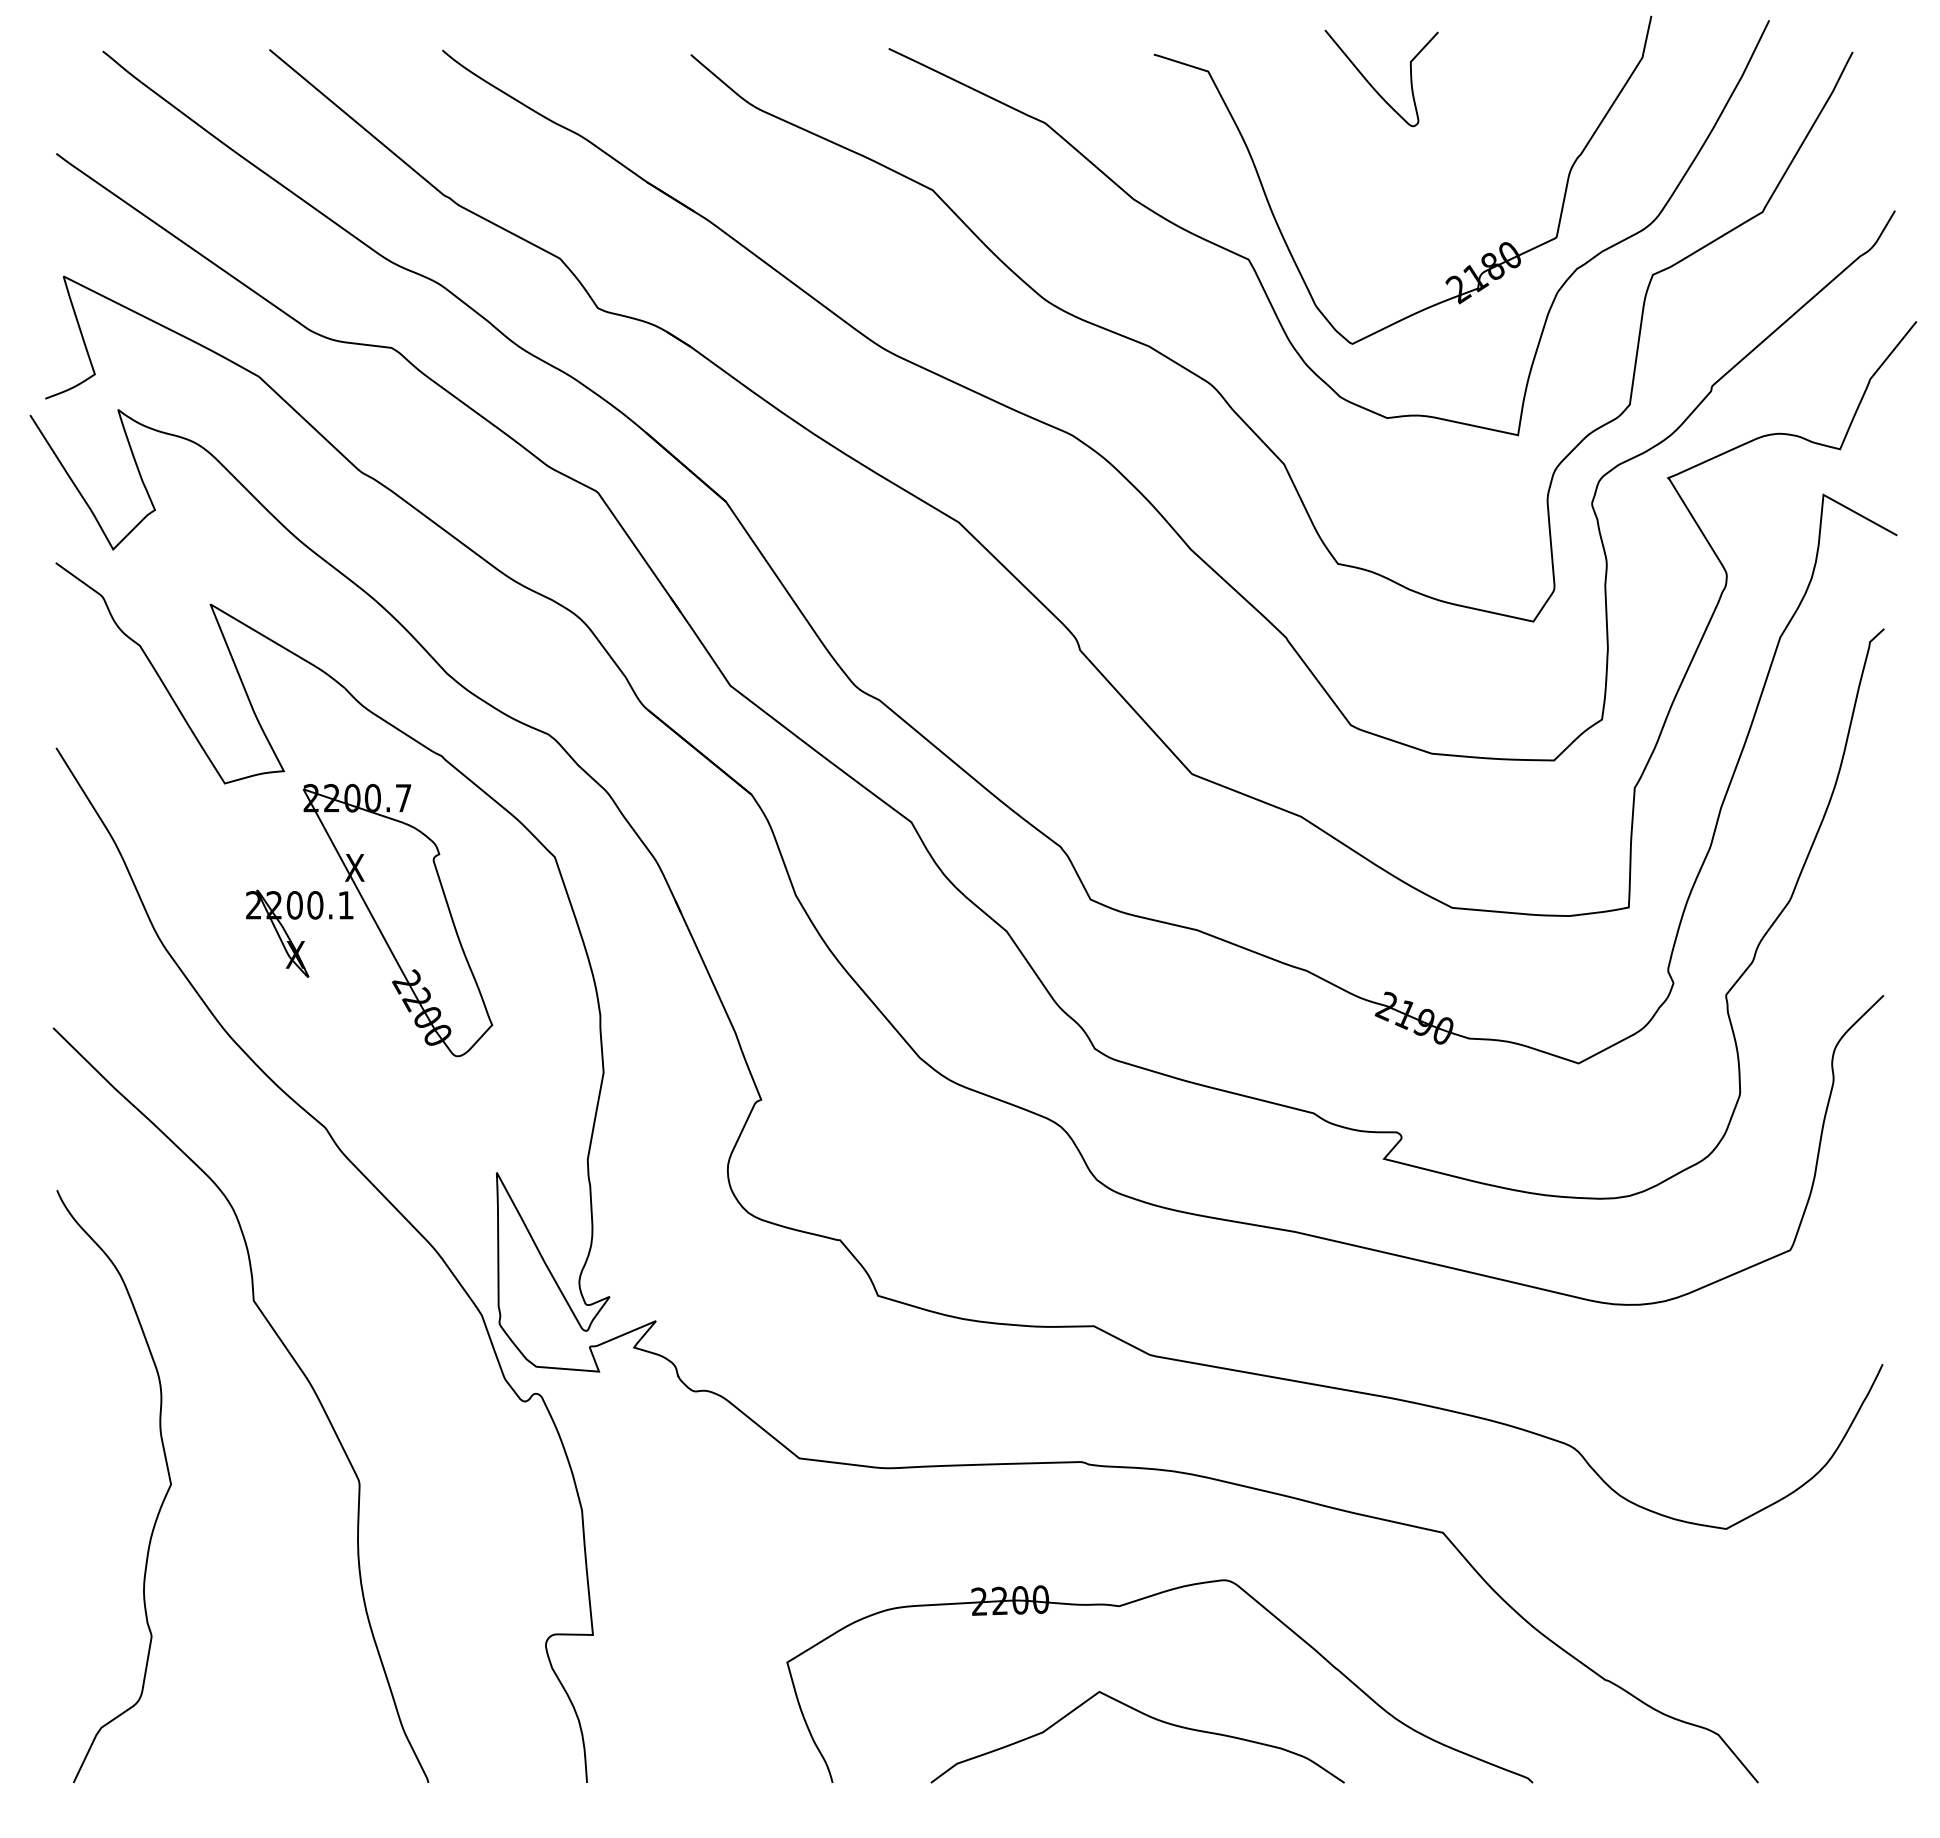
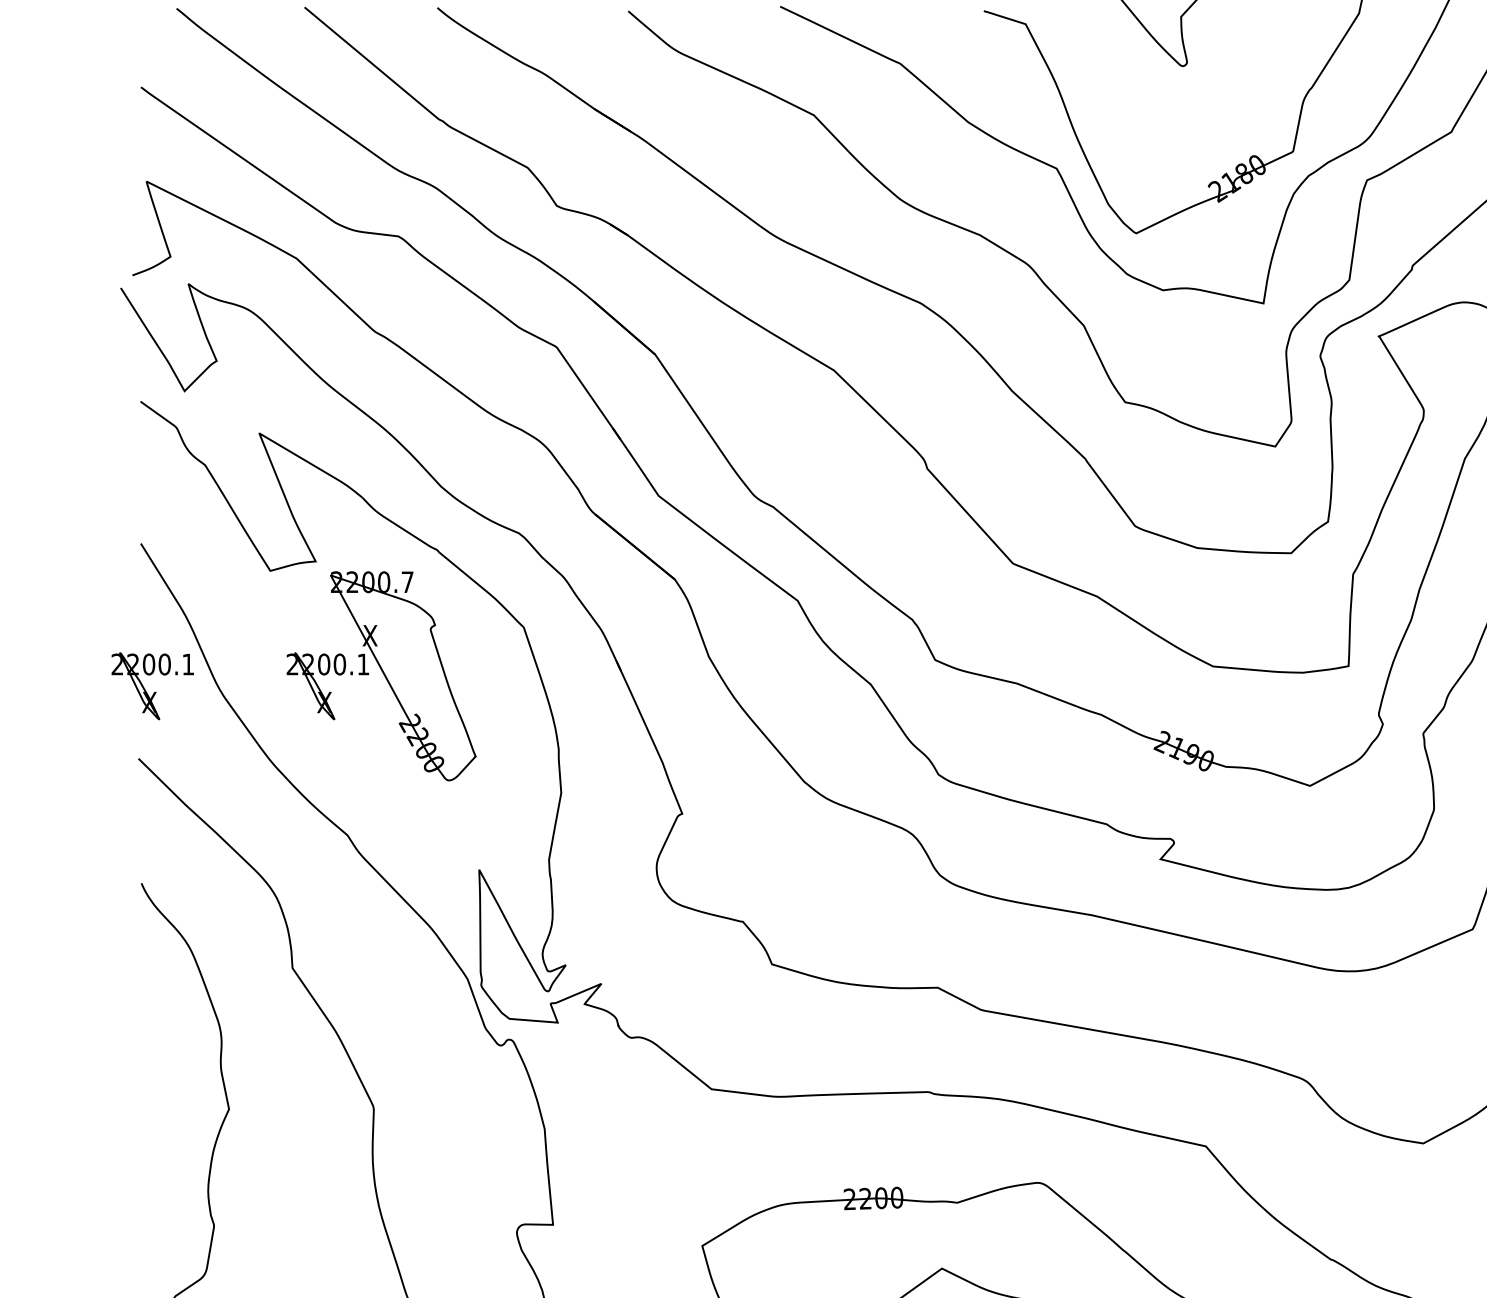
part: (73, 941) -> (154, 692), added

